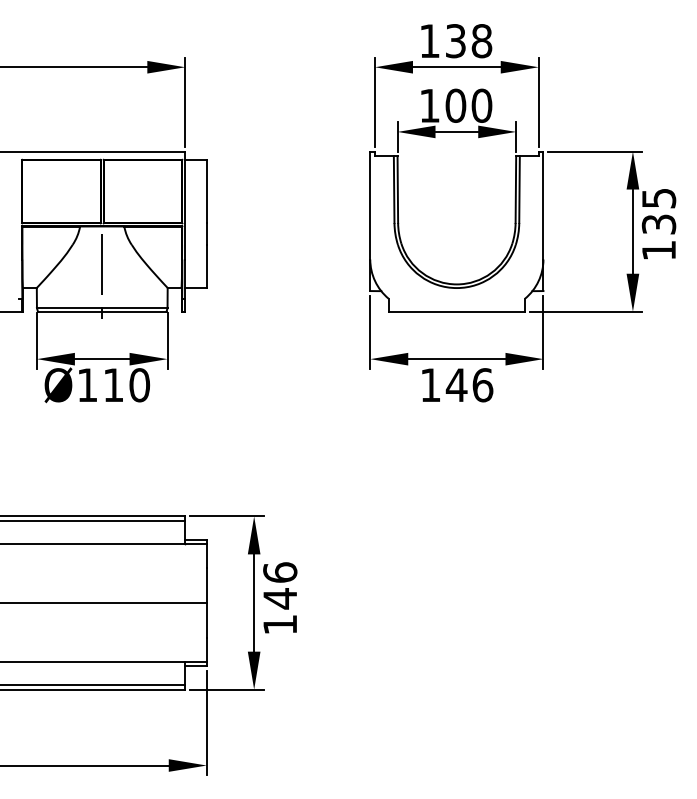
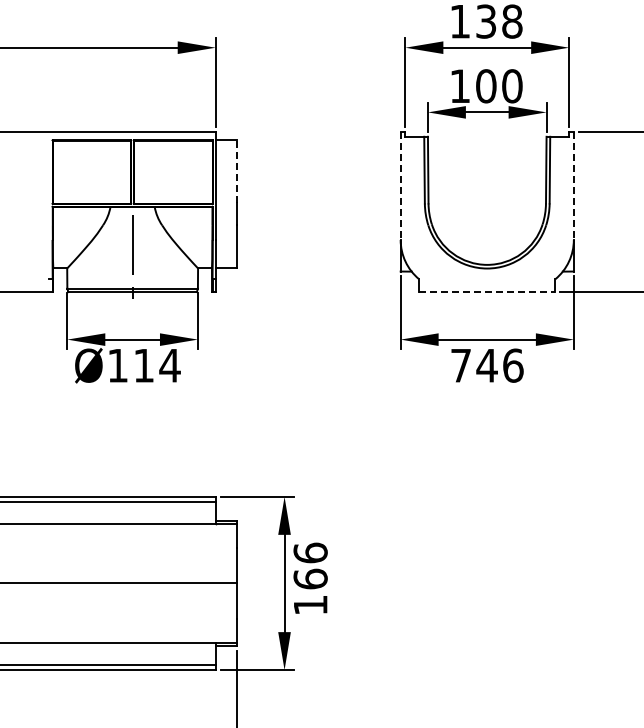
line: (206, 191) -> (236, 171), solid -> dashed
line: (370, 205) -> (400, 185), solid -> dashed
line: (543, 205) -> (573, 185), solid -> dashed
line: (457, 311) -> (487, 291), solid -> dashed
text: (430, 384) -> (460, 364), 146 -> 746
text: (139, 385) -> (169, 365), Ø110 -> Ø114
text: (280, 598) -> (310, 578), 146 -> 166

